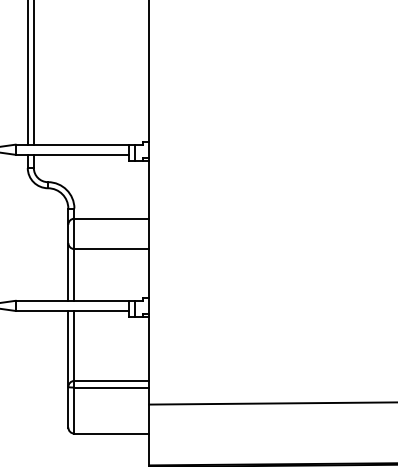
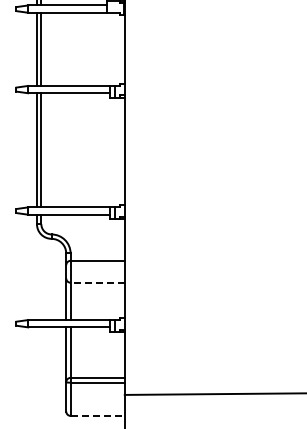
line: (111, 248) -> (97, 282), solid -> dashed
line: (113, 433) -> (98, 415), solid -> dashed

